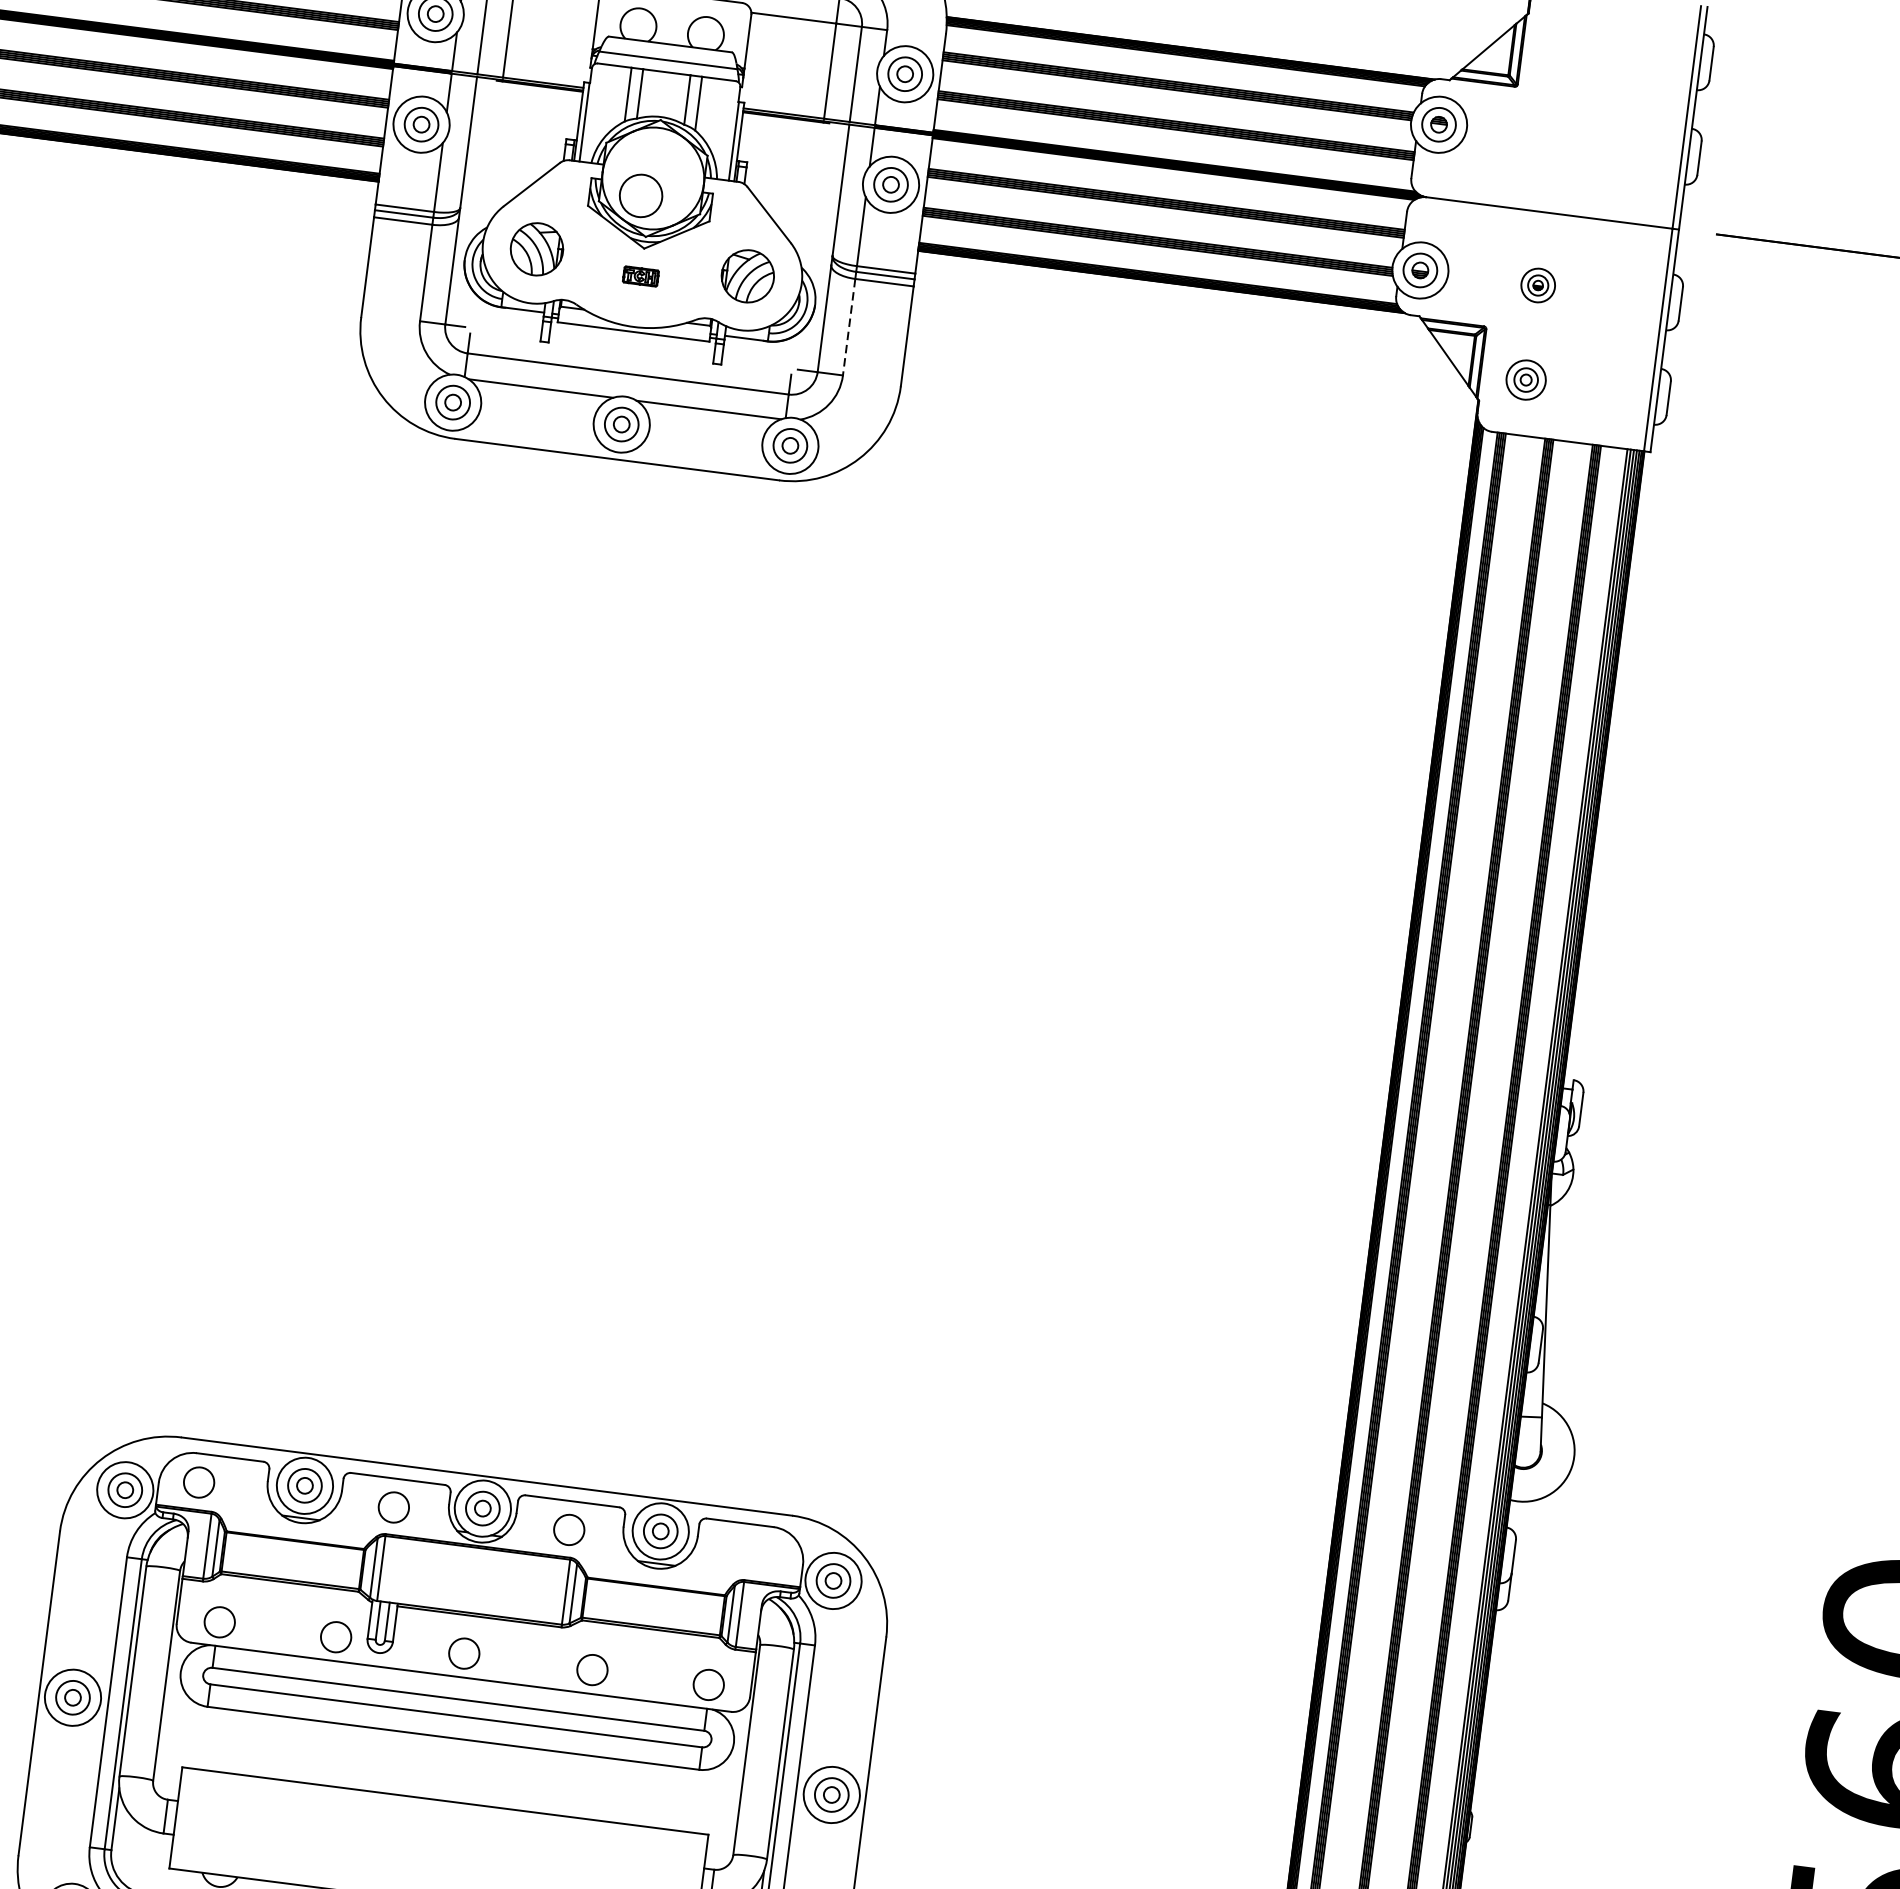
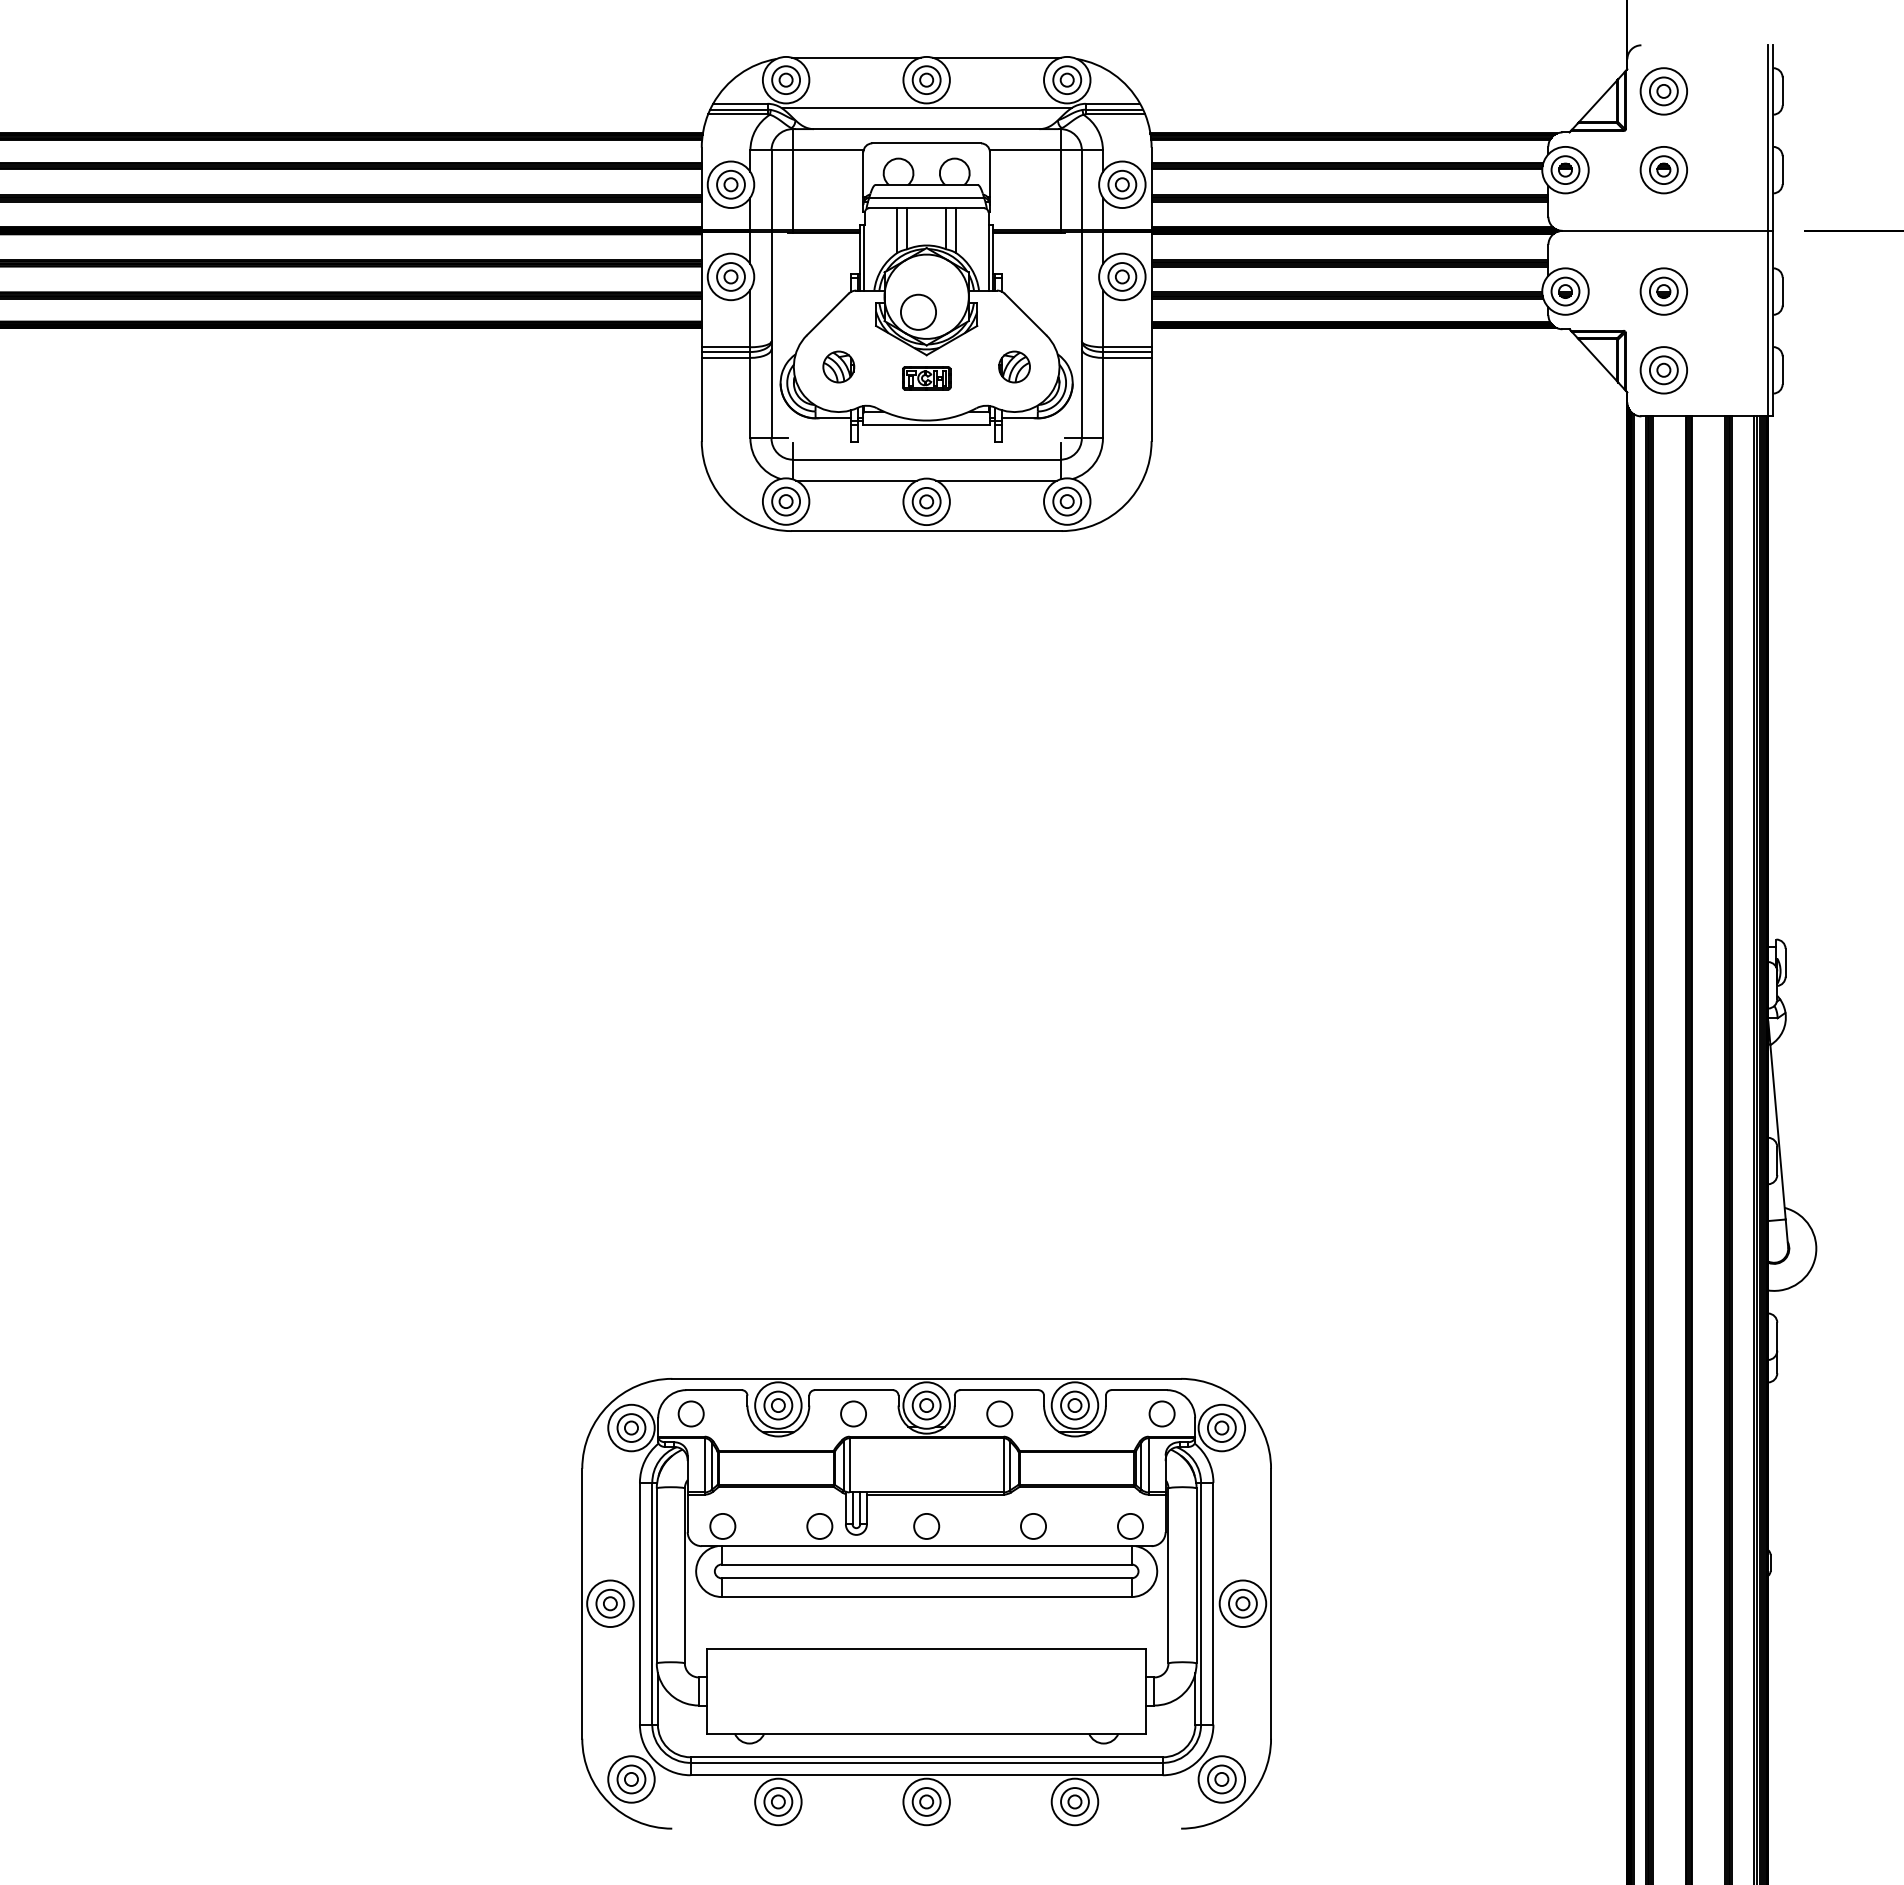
part: (1568, 45) -> (1663, 91), added
part: (1556, 140) -> (1663, 170), added
part: (536, 248) -> (838, 366), size x0.71
part: (747, 275) -> (1014, 366), size x0.71
part: (640, 276) -> (926, 378), size x1.67
part: (1537, 285) -> (1663, 291), size x1.67
line: (848, 327) -> (1102, 398), dashed -> solid
part: (1525, 380) -> (1663, 370), size x1.43
circle: (763, 1554) -> (1161, 1413), added

